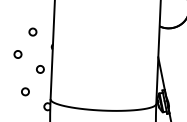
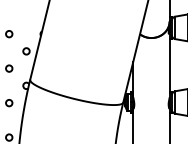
circle: (32, 31) -> (26, 16), removed

